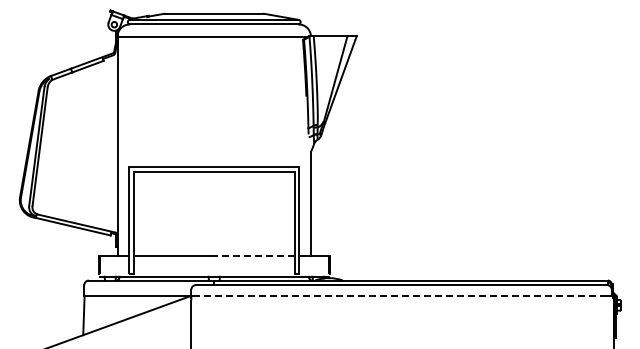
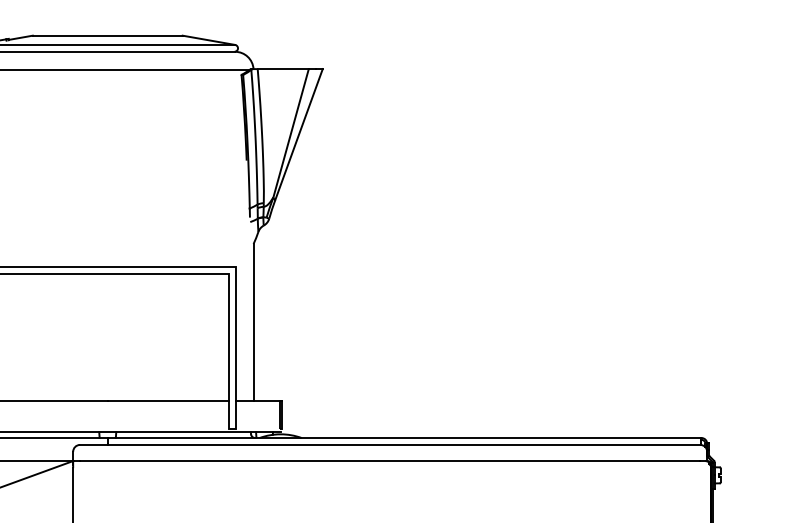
line: (253, 256) -> (166, 401), dashed -> solid
line: (401, 295) -> (390, 460), dashed -> solid

